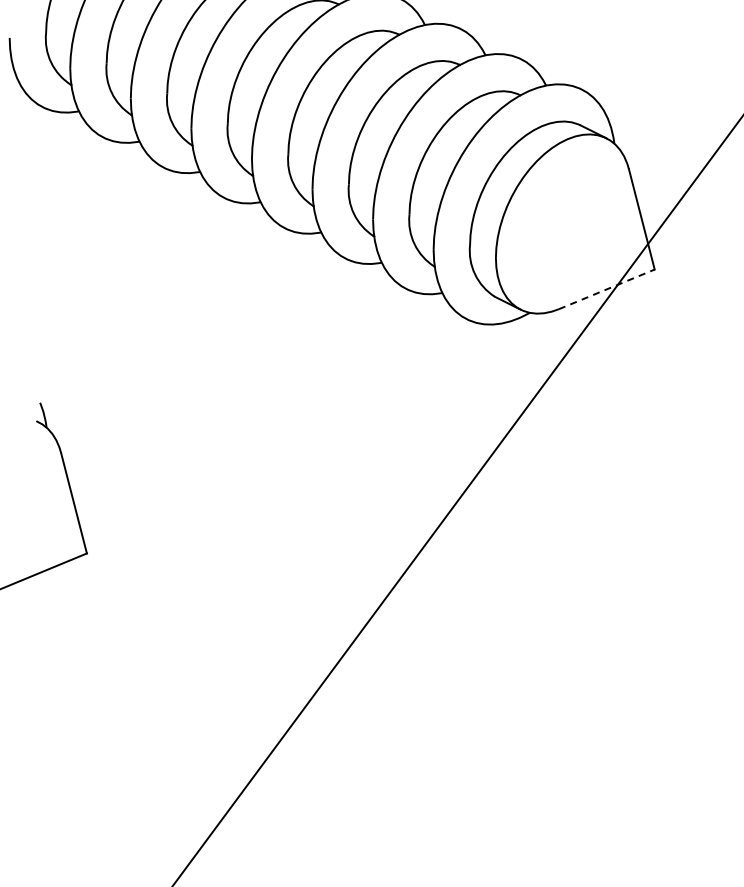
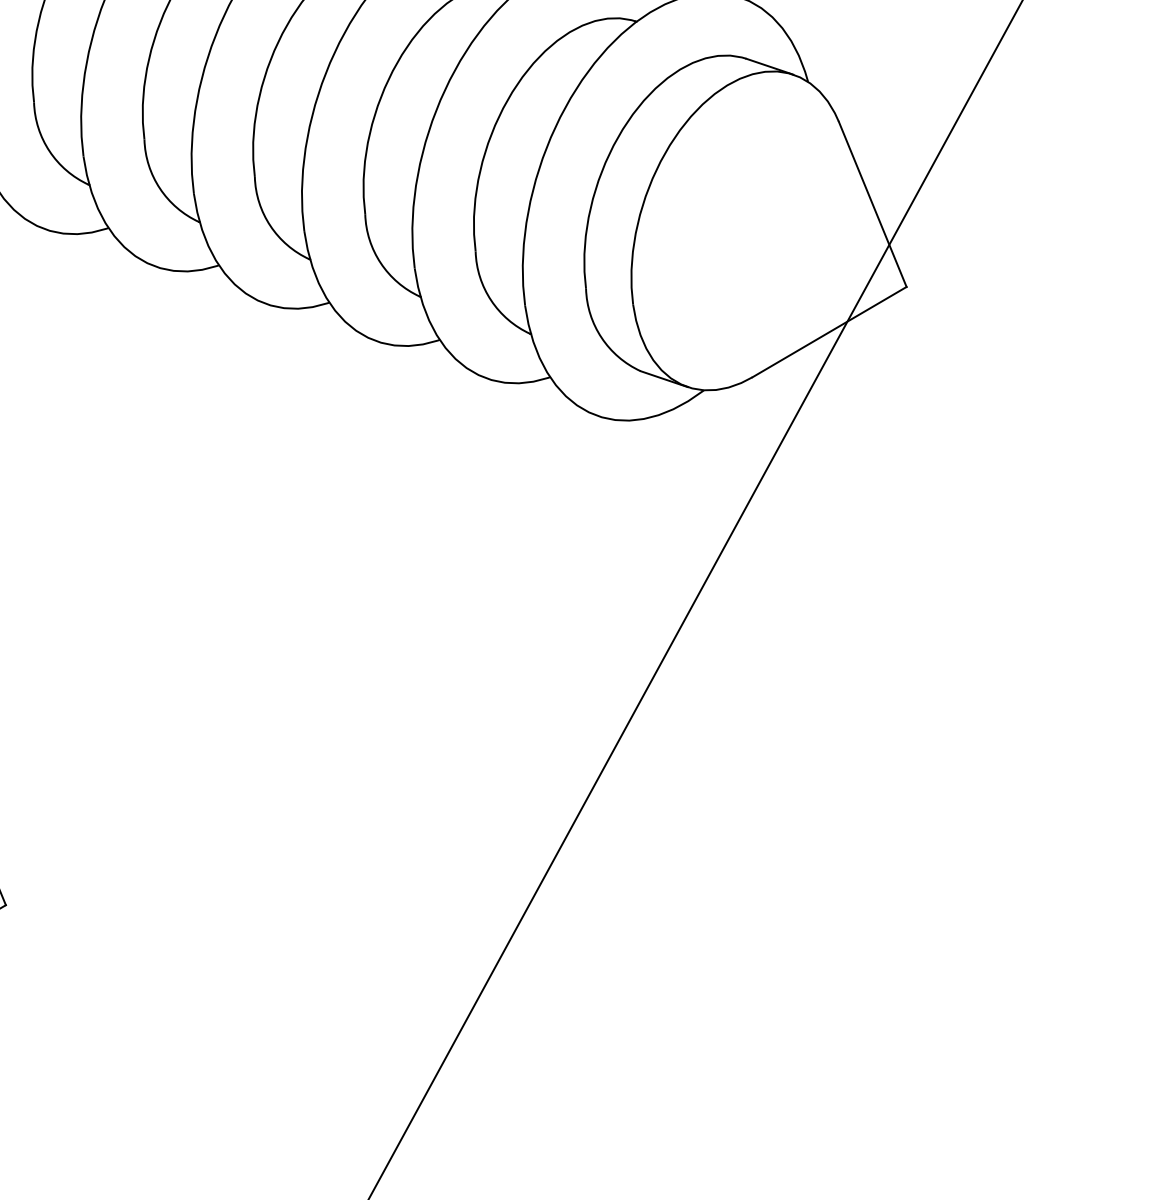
line: (606, 289) -> (829, 332), dashed -> solid

